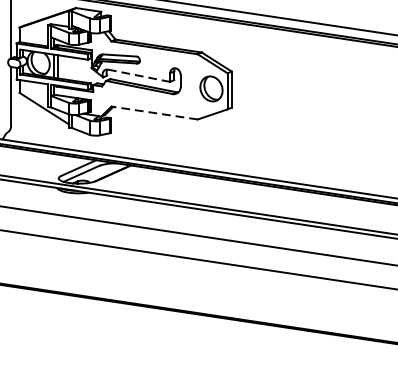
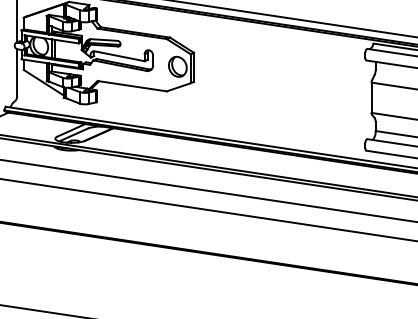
line: (139, 76) -> (120, 56), dashed -> solid
line: (154, 113) -> (132, 86), dashed -> solid

